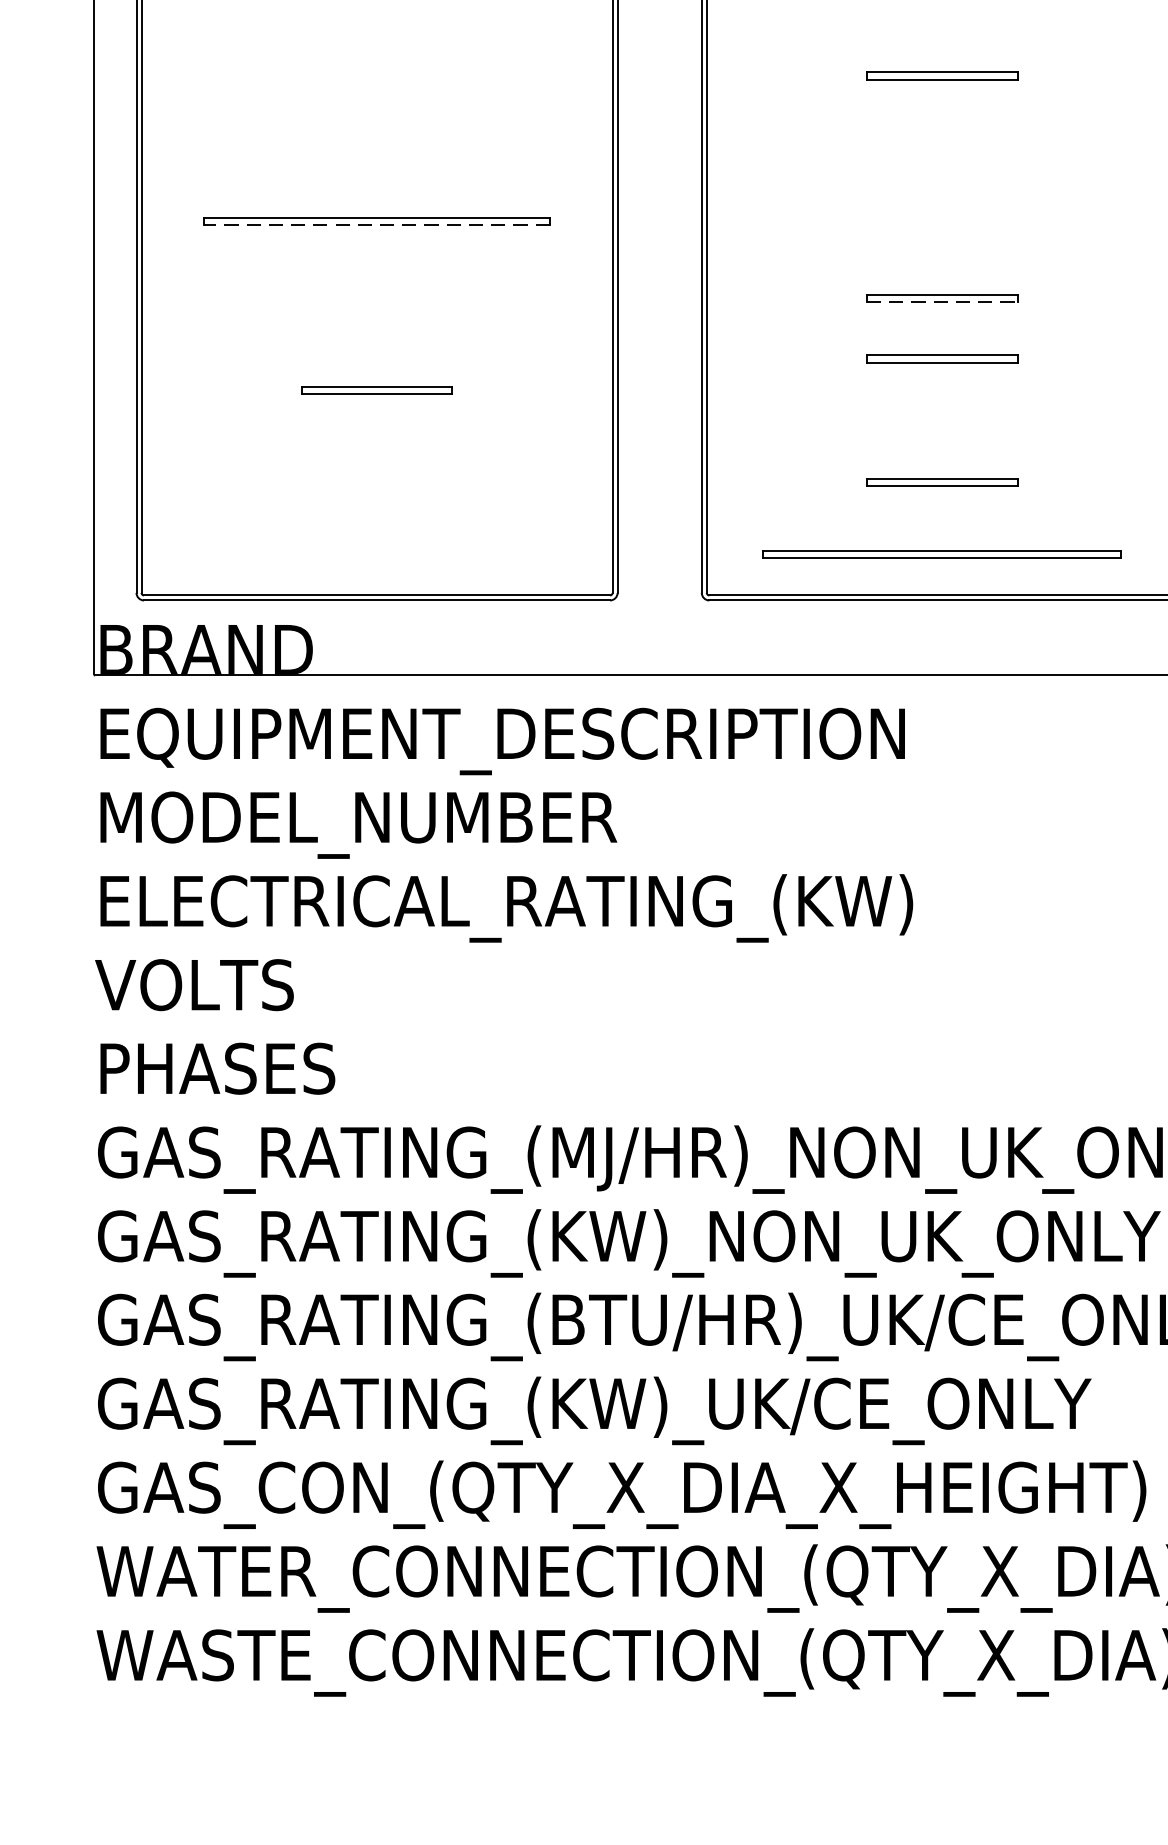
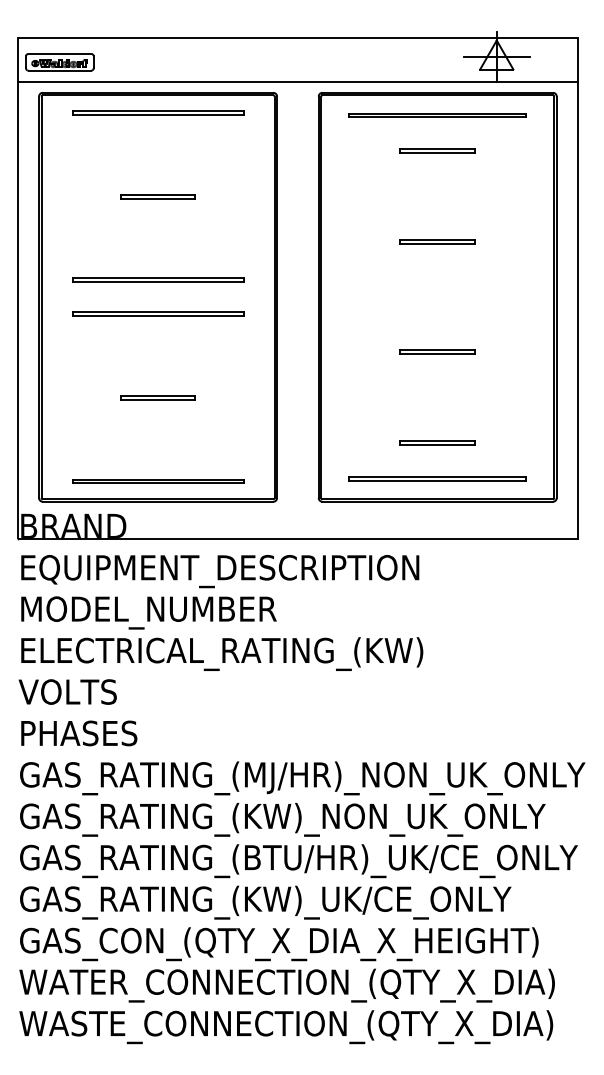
part: (377, 151) -> (158, 279), added
line: (375, 225) -> (157, 316), dashed -> solid
line: (943, 302) -> (438, 354), dashed -> solid
part: (941, 357) -> (437, 381), removed
line: (377, 557) -> (158, 480), added

